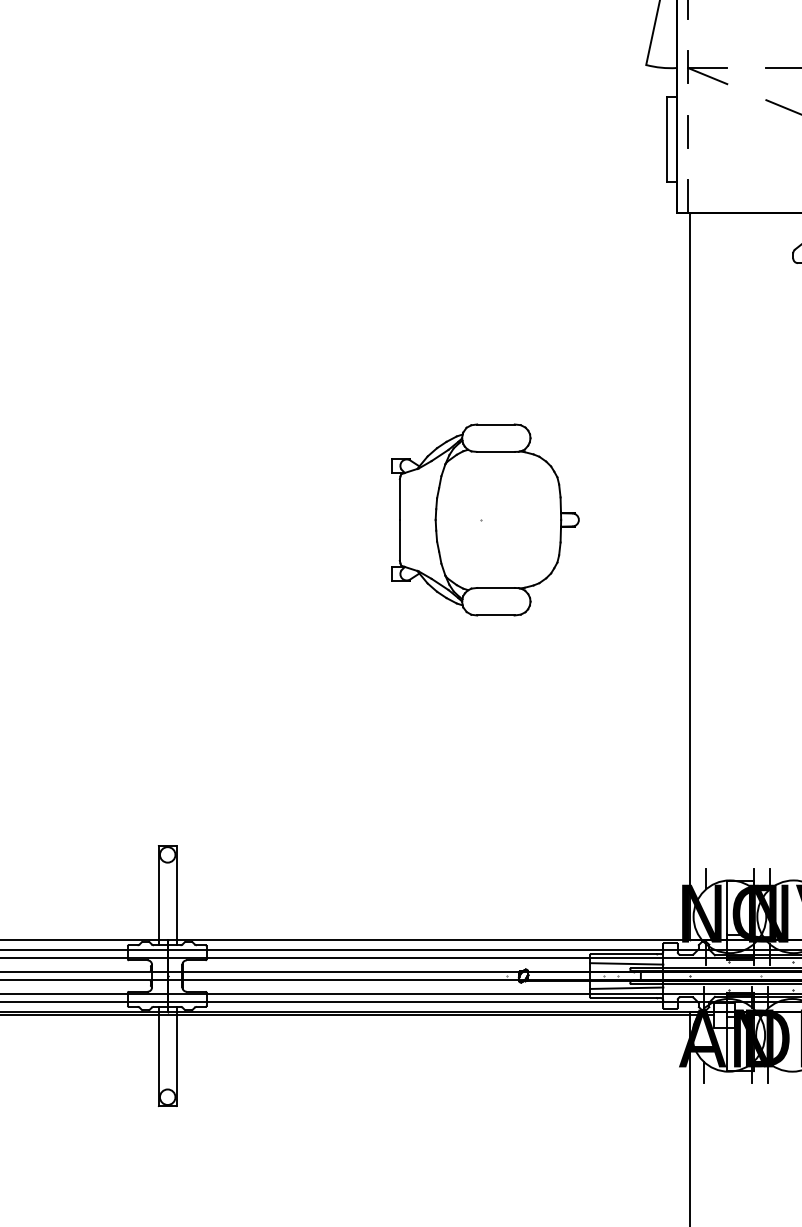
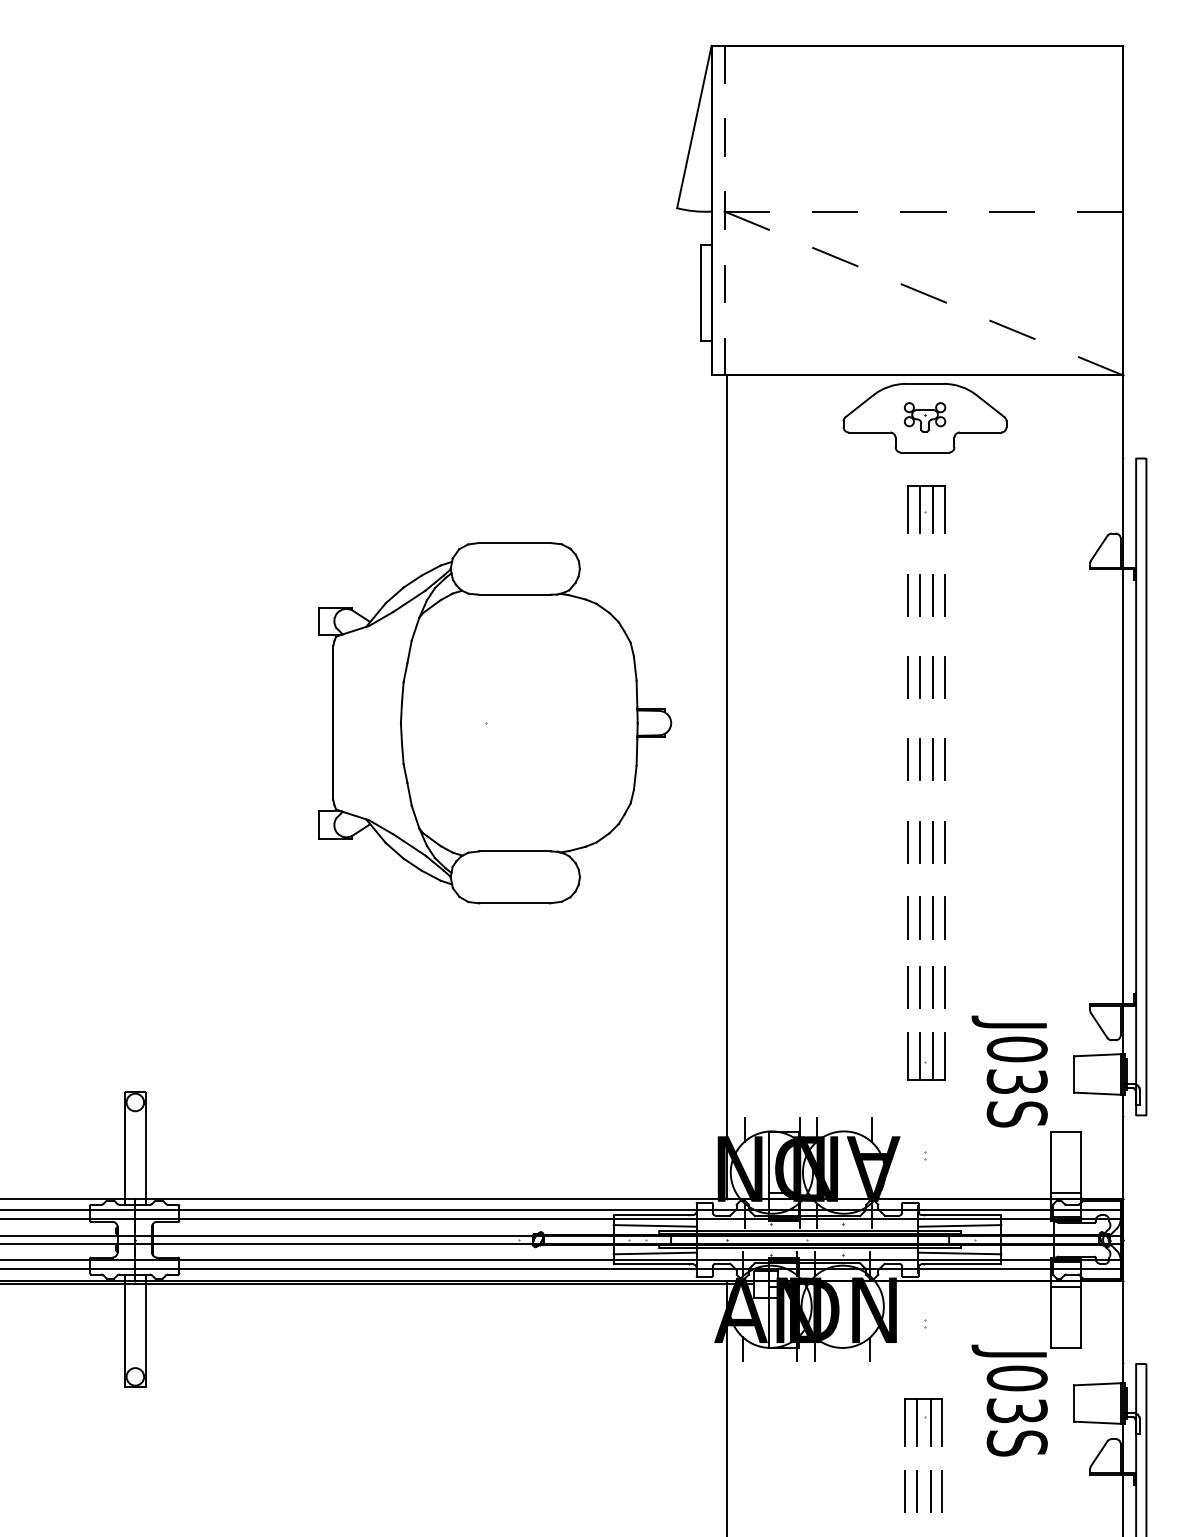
part: (485, 520) -> (495, 723), size x1.67

